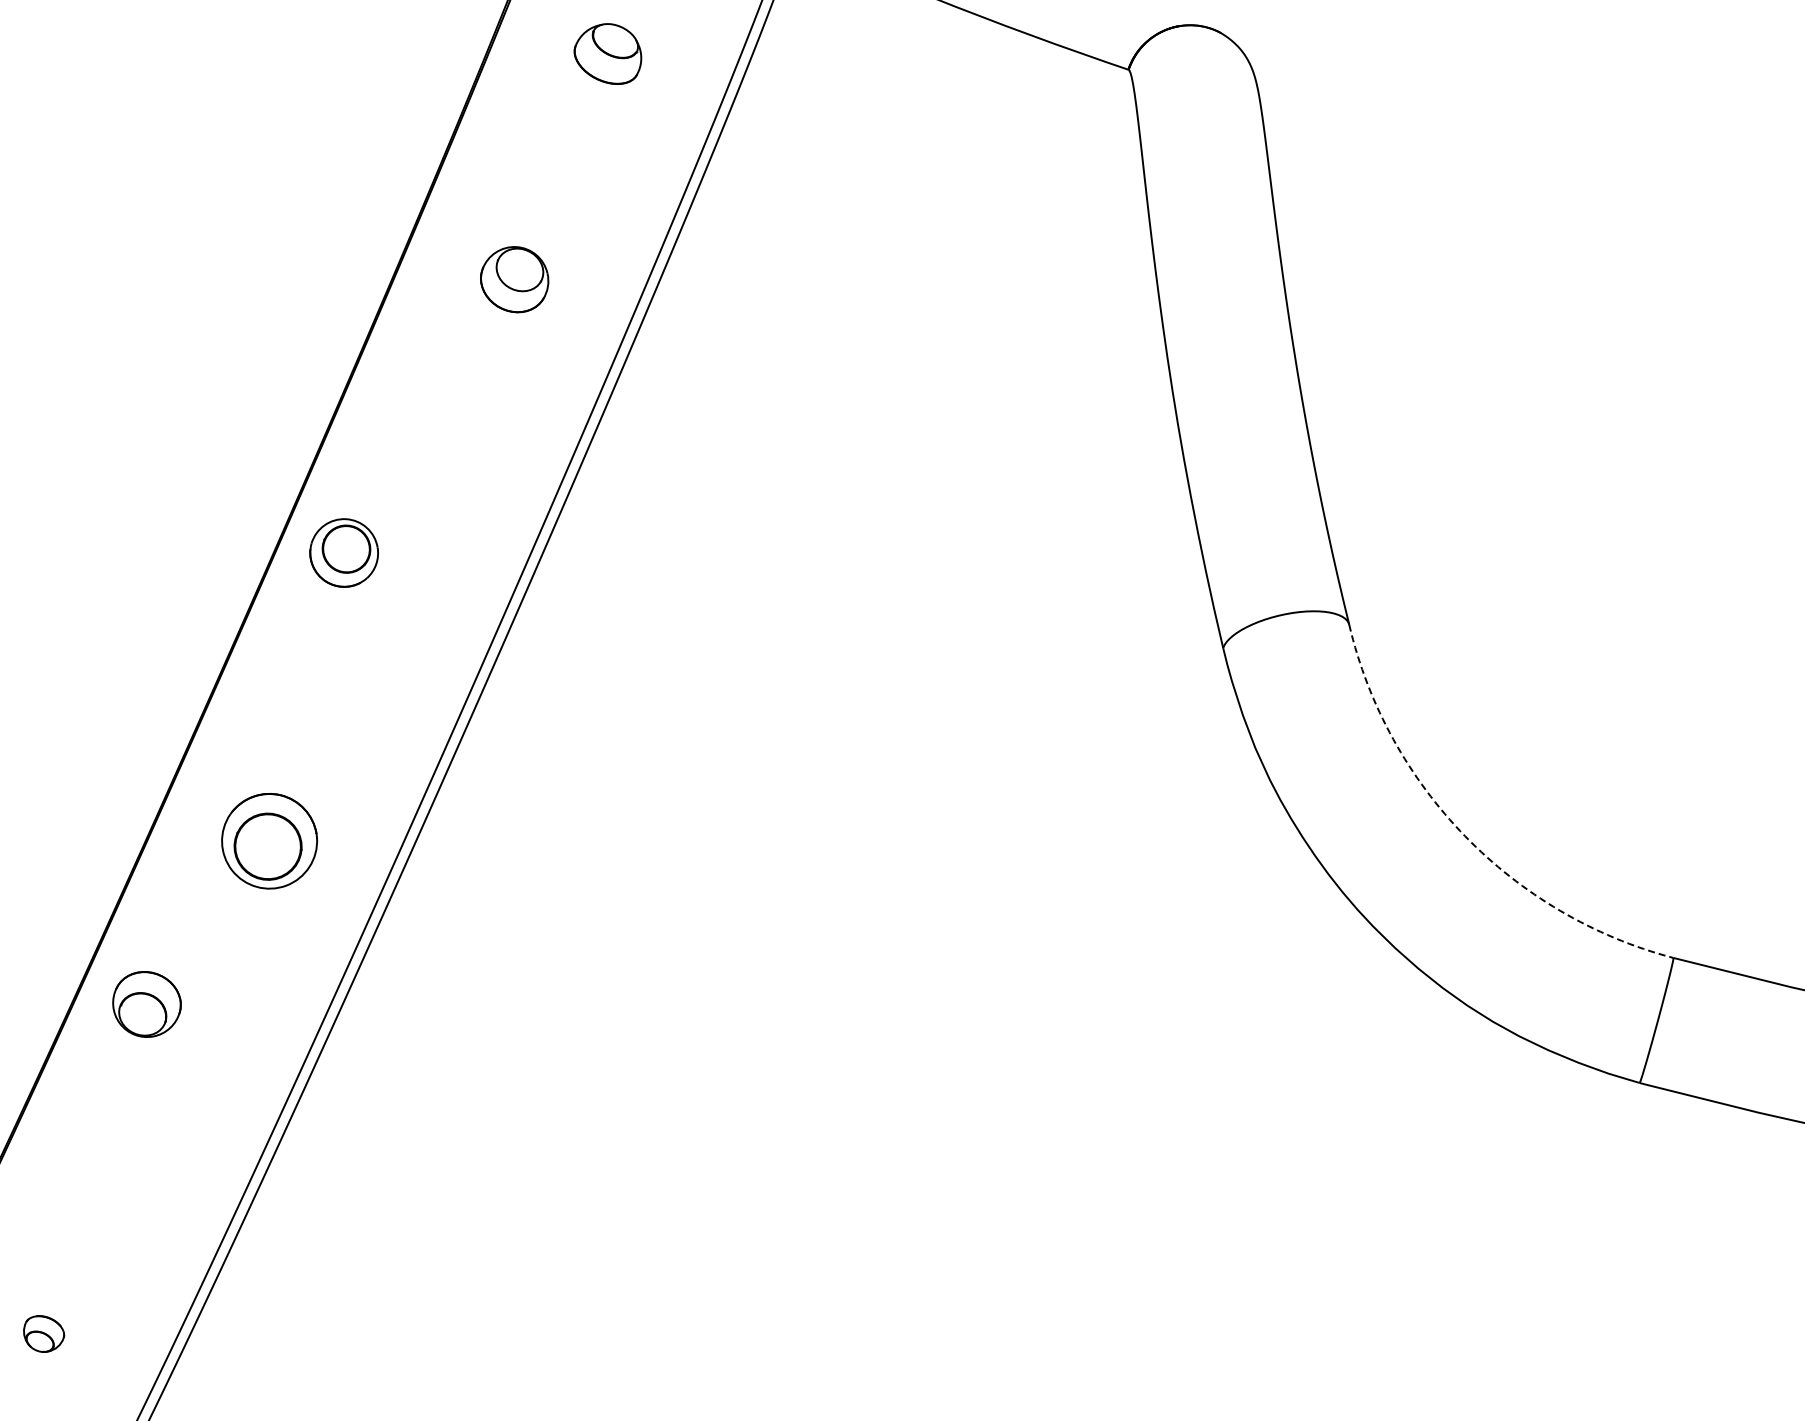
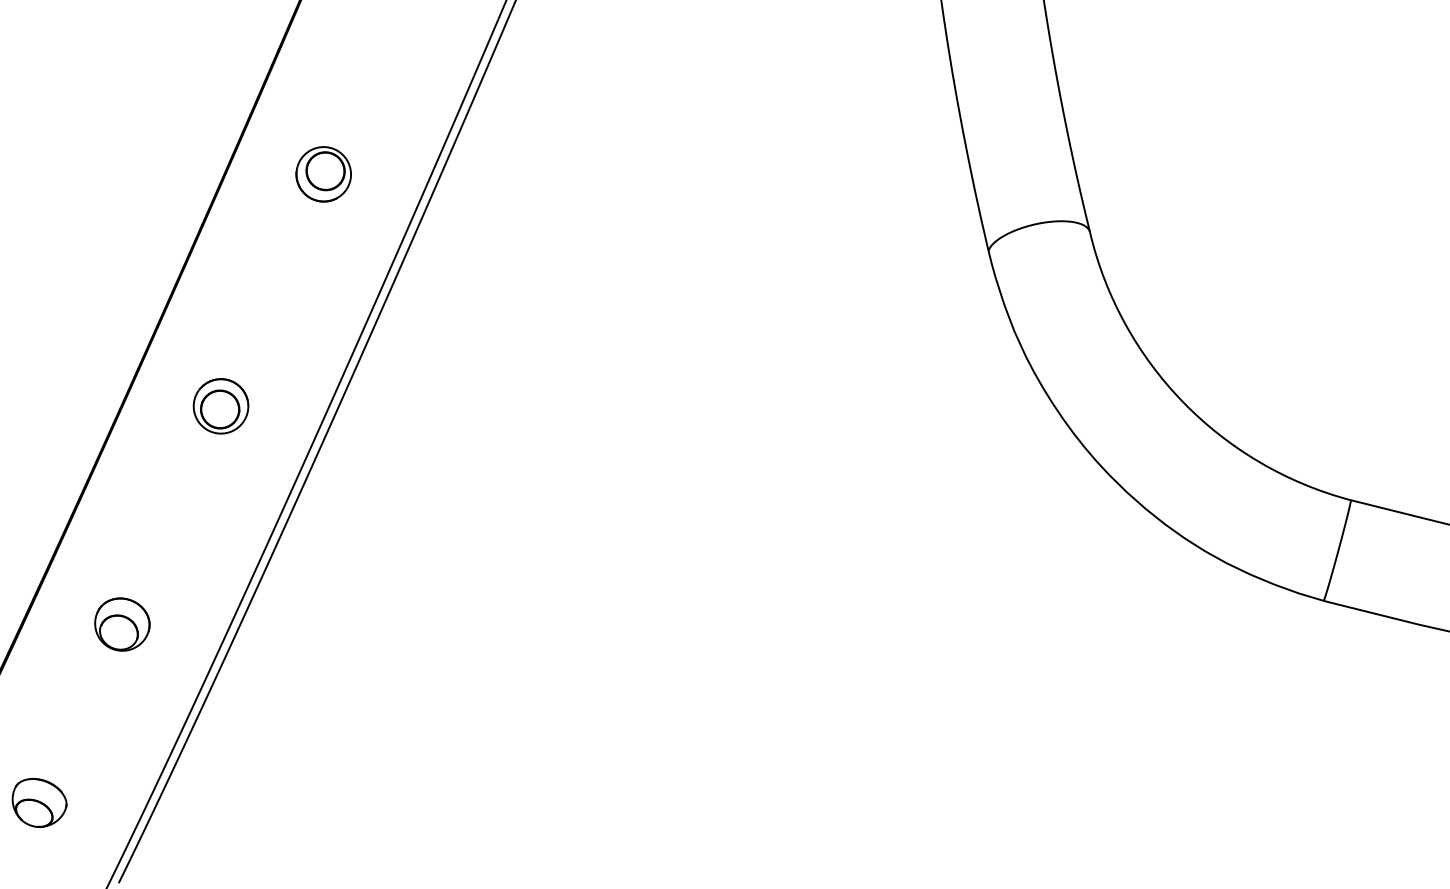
part: (343, 552) -> (323, 173), moved
arc: (1465, 836) -> (1183, 402), dashed -> solid
part: (269, 841) -> (220, 406), size x0.71
part: (146, 1004) -> (121, 624), moved
part: (43, 1333) -> (39, 802), size x1.67

